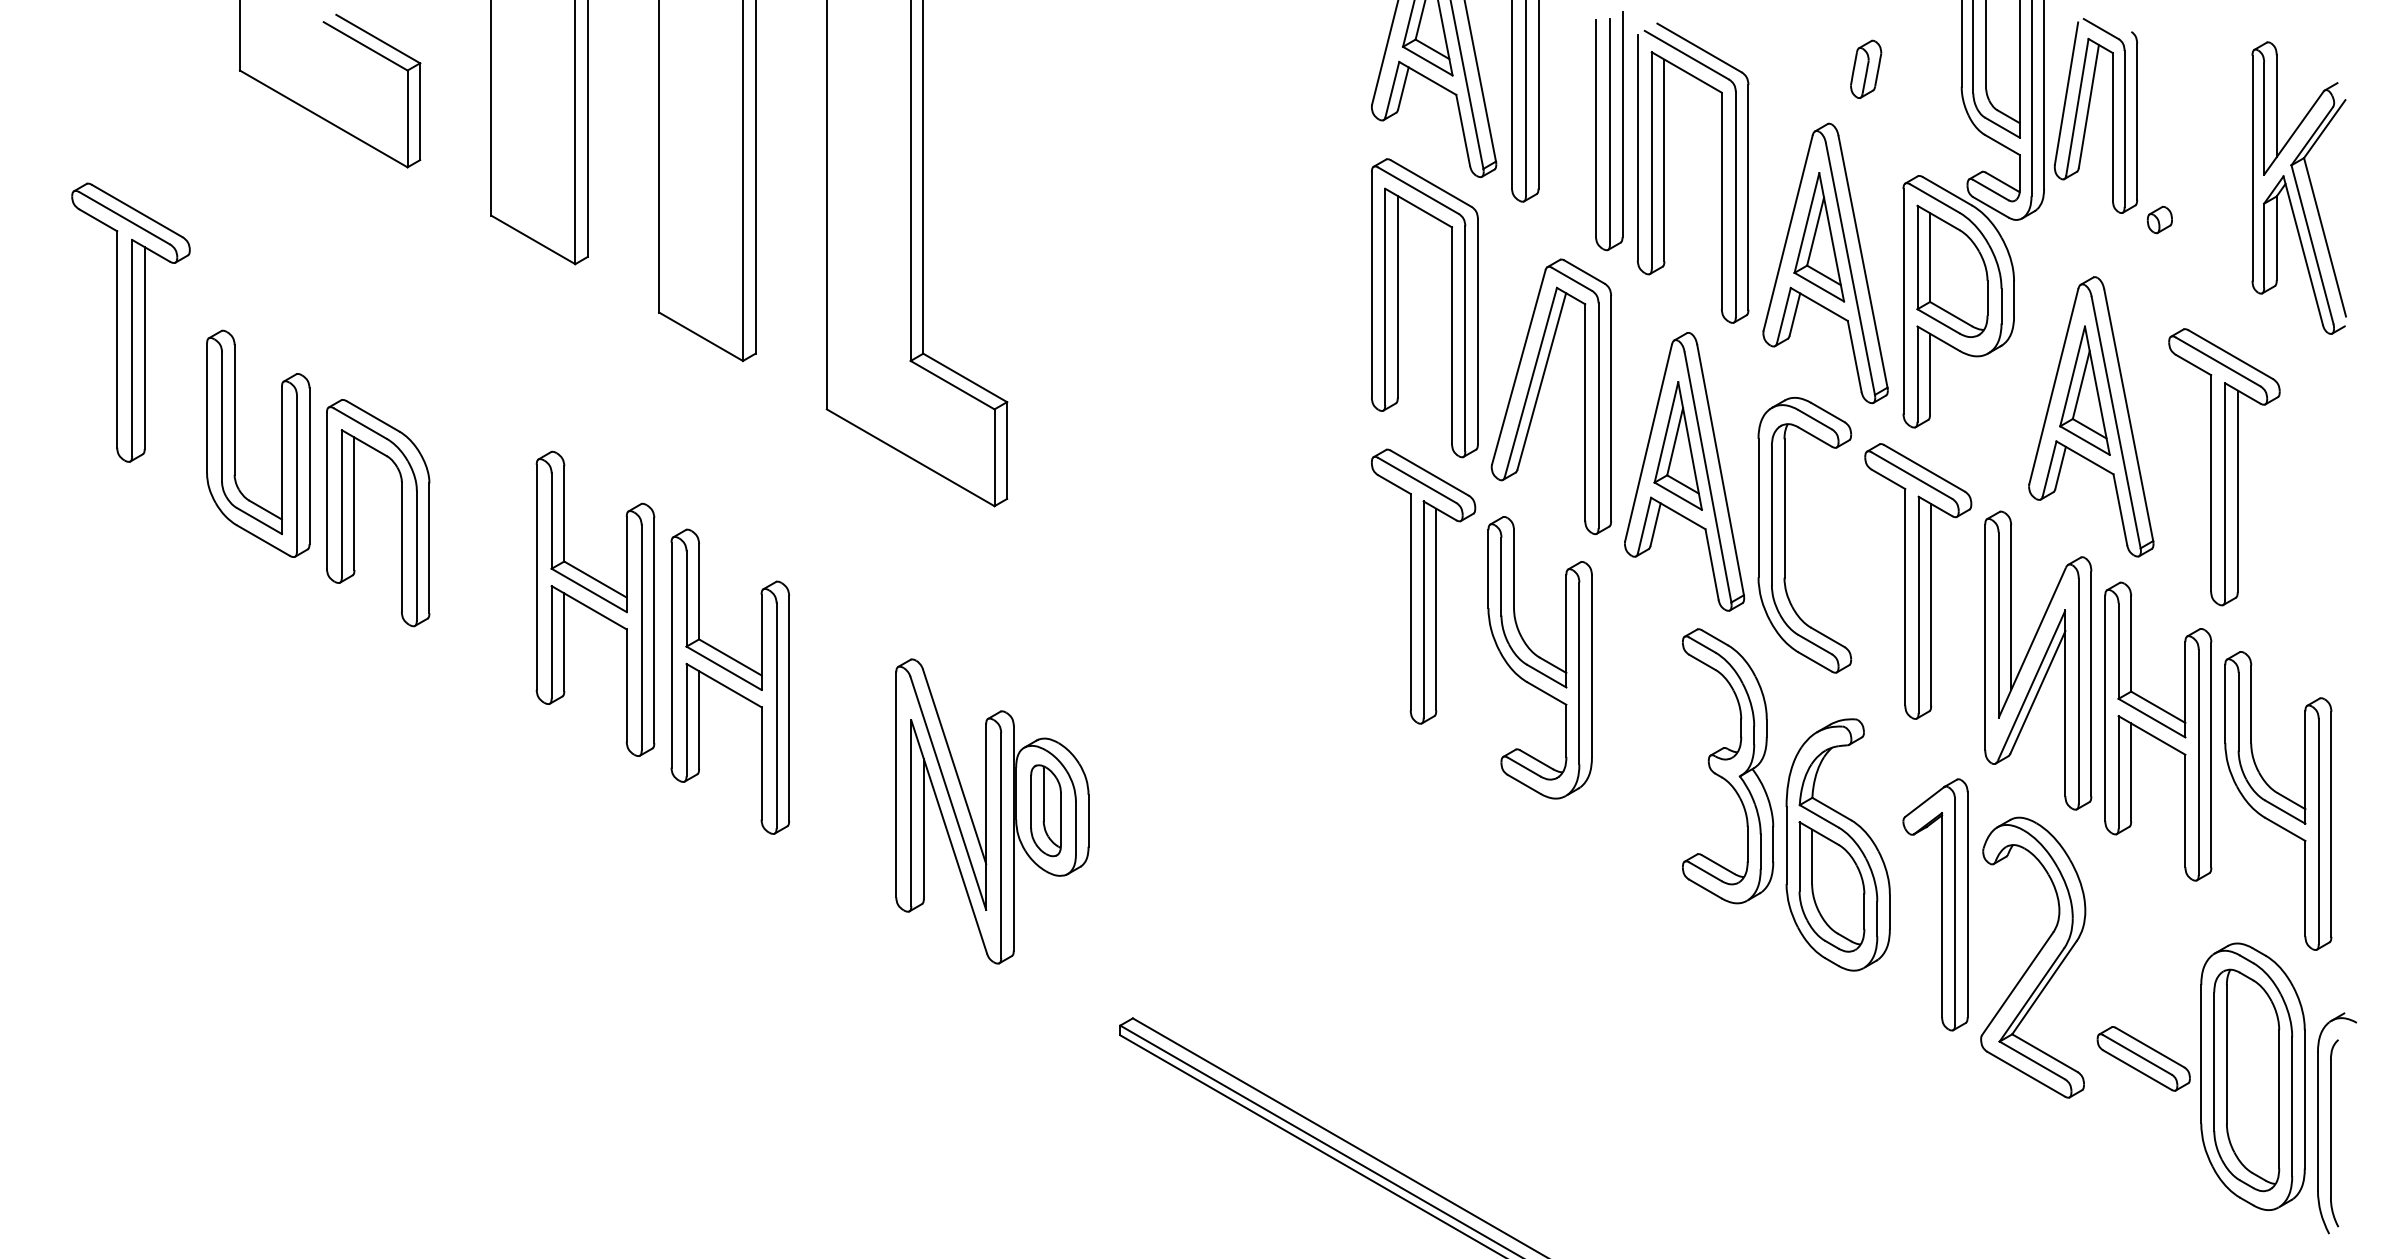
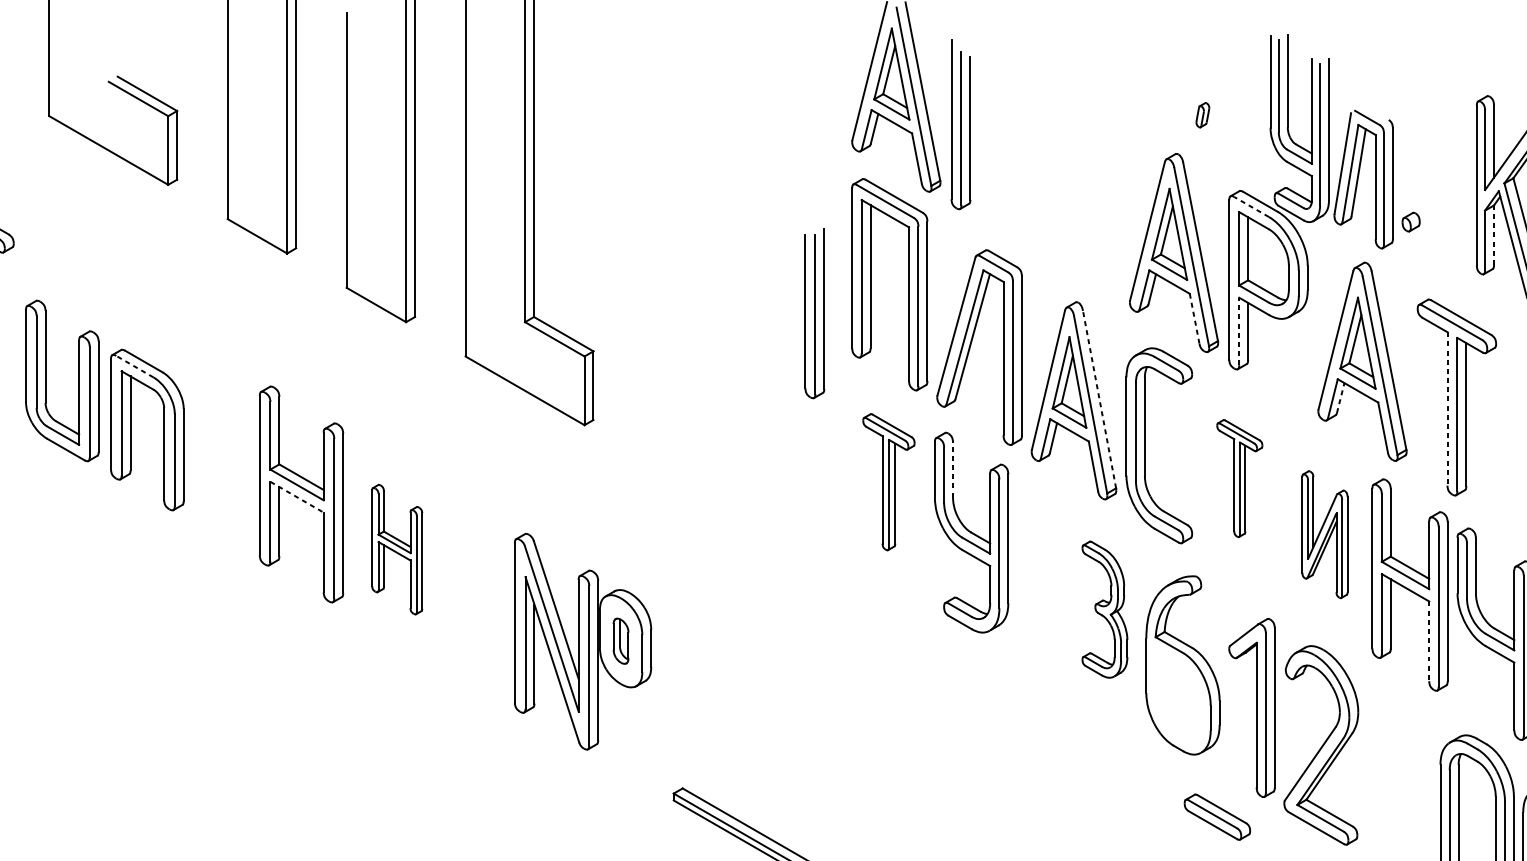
part: (1866, 68) -> (1203, 114), size x0.6
part: (2088, 115) -> (1358, 179), moved
part: (1609, 131) -> (815, 314), moved
part: (1721, 172) -> (1100, 188), removed
line: (1934, 198) -> (1251, 206), solid -> dashed
line: (2276, 238) -> (1493, 235), solid -> dashed
line: (1854, 356) -> (1194, 318), solid -> dashed
line: (1917, 374) -> (1239, 331), solid -> dashed
line: (360, 423) -> (134, 366), solid -> dashed
line: (2060, 467) -> (1340, 397), solid -> dashed
line: (1720, 469) -> (1099, 399), solid -> dashed
line: (2211, 483) -> (1447, 409), solid -> dashed
line: (1514, 569) -> (953, 470), solid -> dashed
part: (1918, 581) -> (1239, 478), size x0.6
part: (1423, 586) -> (888, 482), size x0.7
line: (589, 608) -> (297, 497), solid -> dashed
part: (2038, 660) -> (1325, 534), size x0.6
part: (730, 681) -> (397, 549), size x0.6
part: (1728, 766) -> (1105, 609), size x0.7
part: (1045, 810) -> (620, 641), size x0.7
line: (2185, 811) -> (1429, 641), solid -> dashed
part: (1831, 886) -> (1178, 694), removed
part: (2143, 1058) -> (1217, 816), moved

